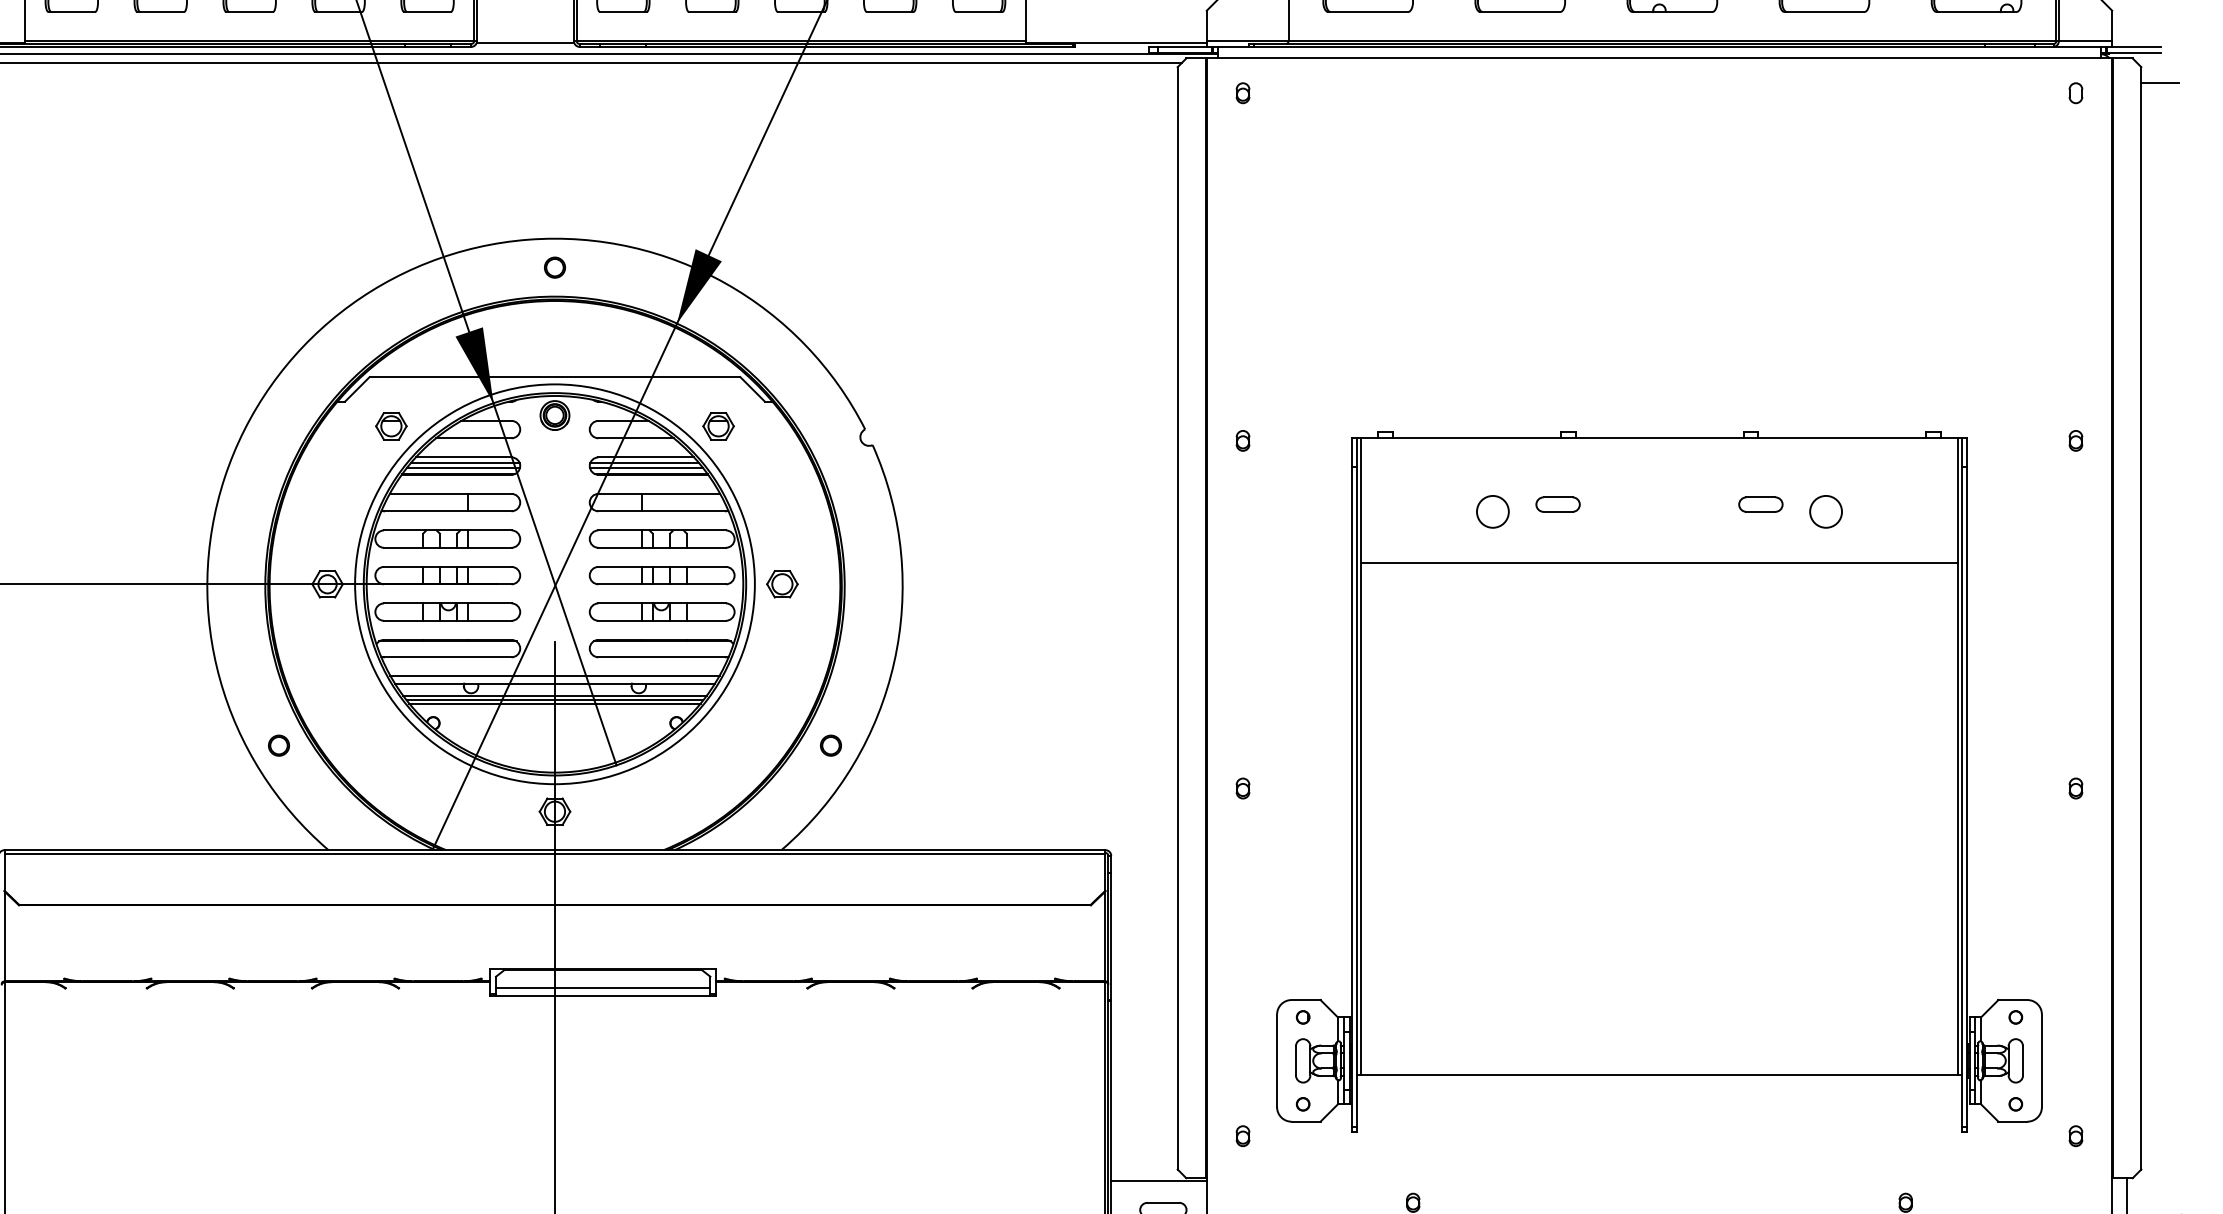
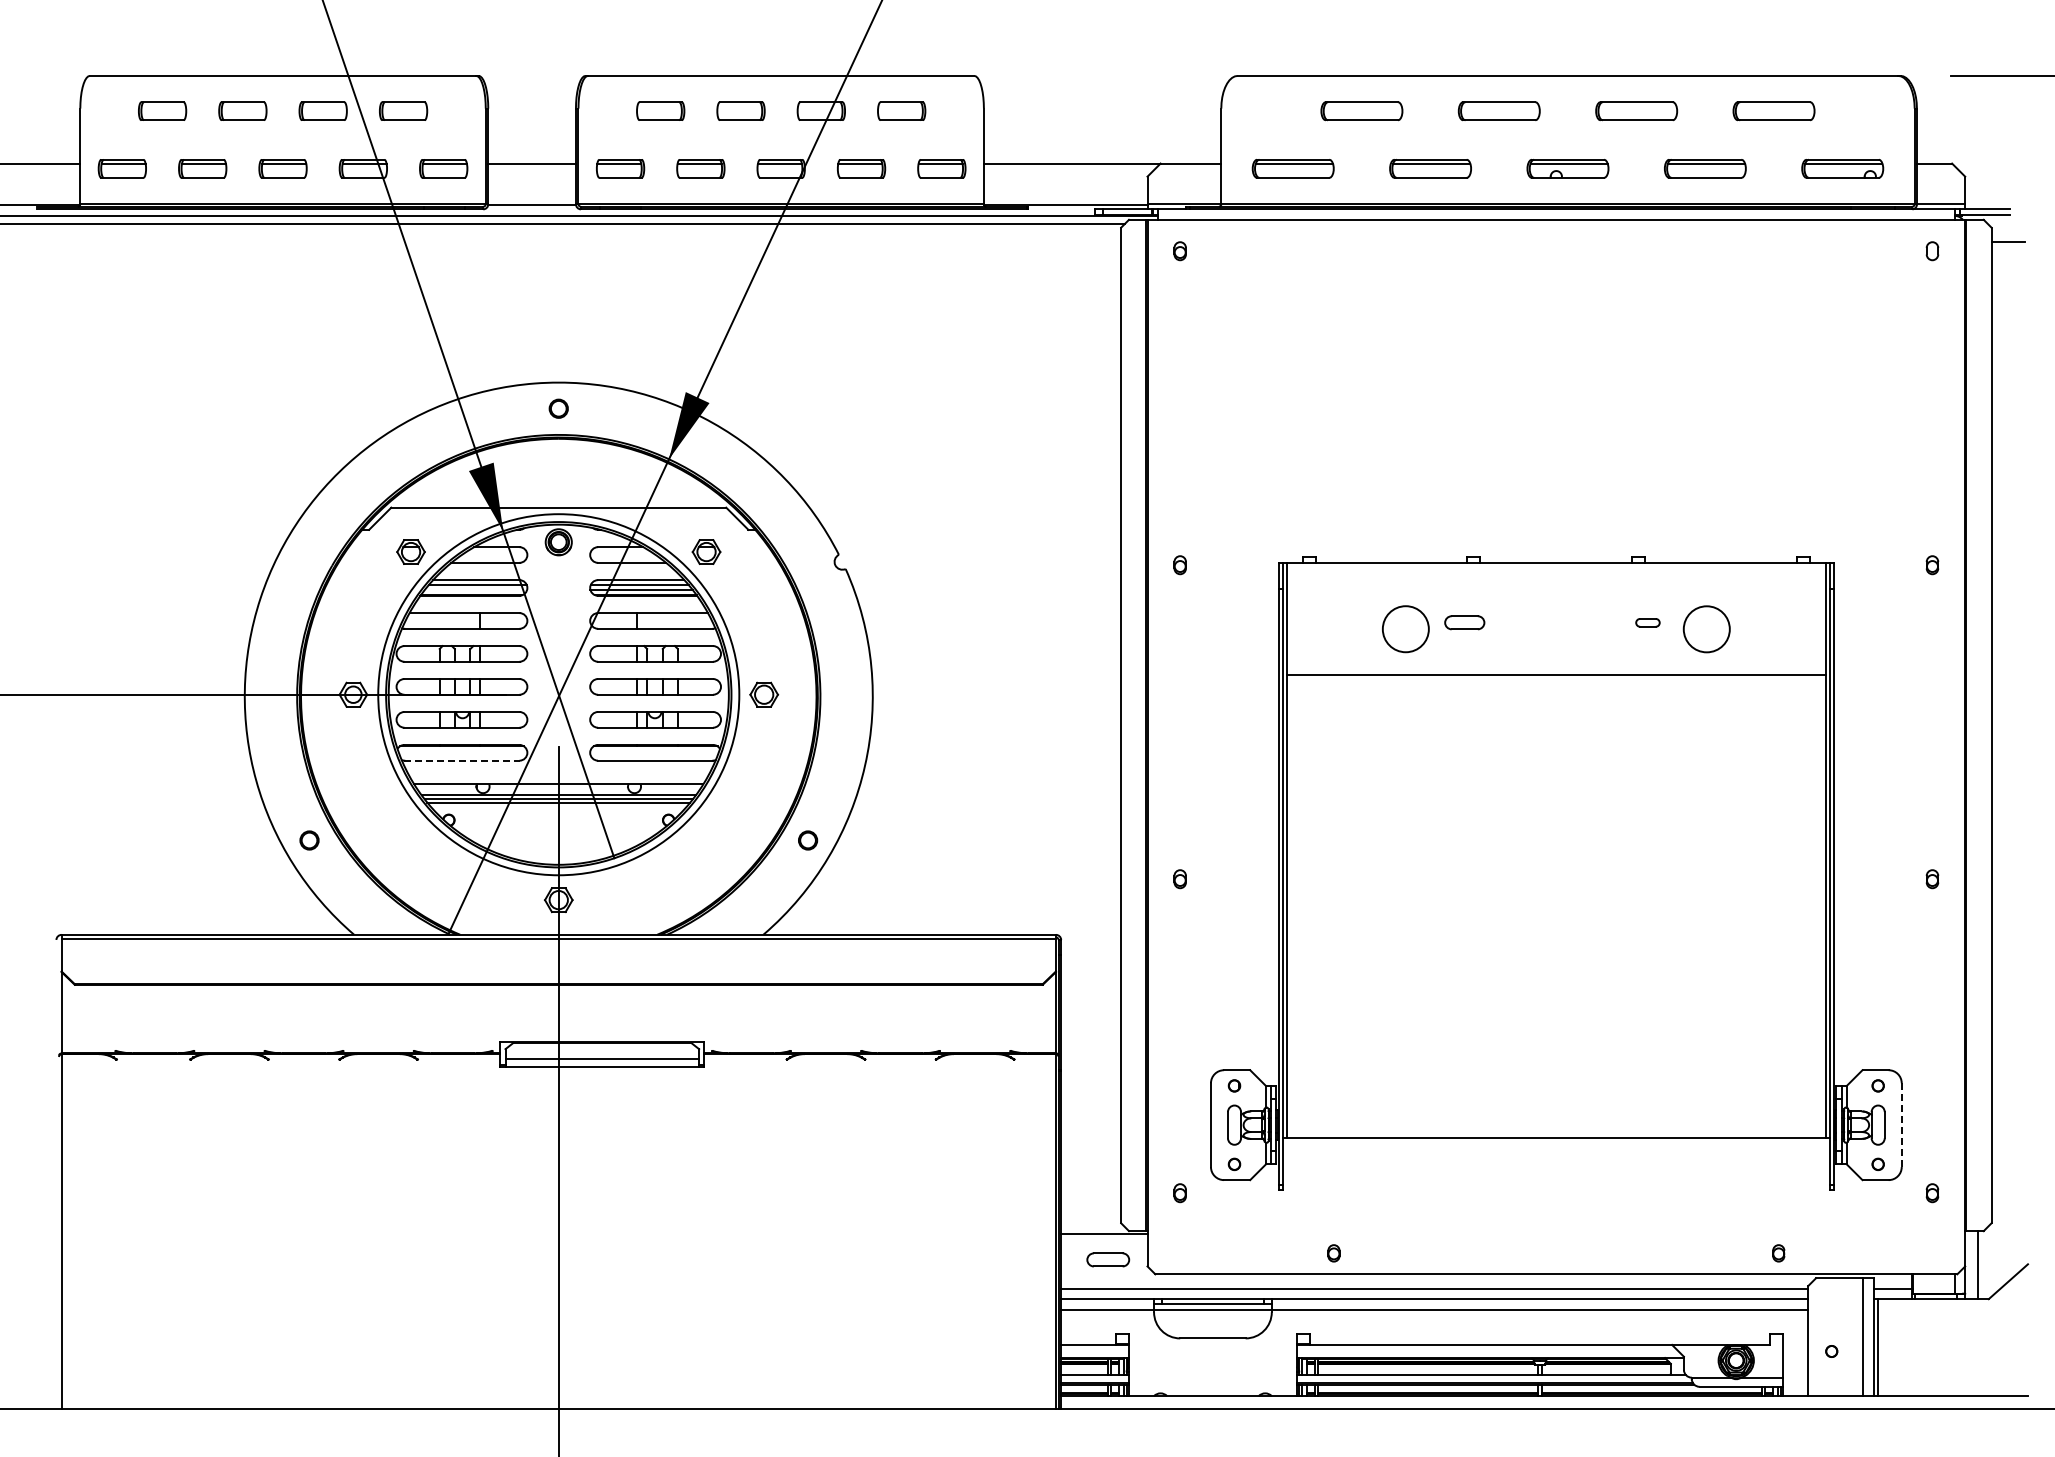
line: (462, 468) -> (475, 590), removed
part: (1760, 504) -> (1647, 622), size x0.6
circle: (1825, 510) -> (1706, 628), size x1.6
circle: (1492, 512) -> (1405, 629), size x1.6
line: (447, 657) -> (461, 760), solid -> dashed
line: (554, 675) -> (558, 777), removed
line: (2041, 1061) -> (1901, 1125), solid -> dashed

